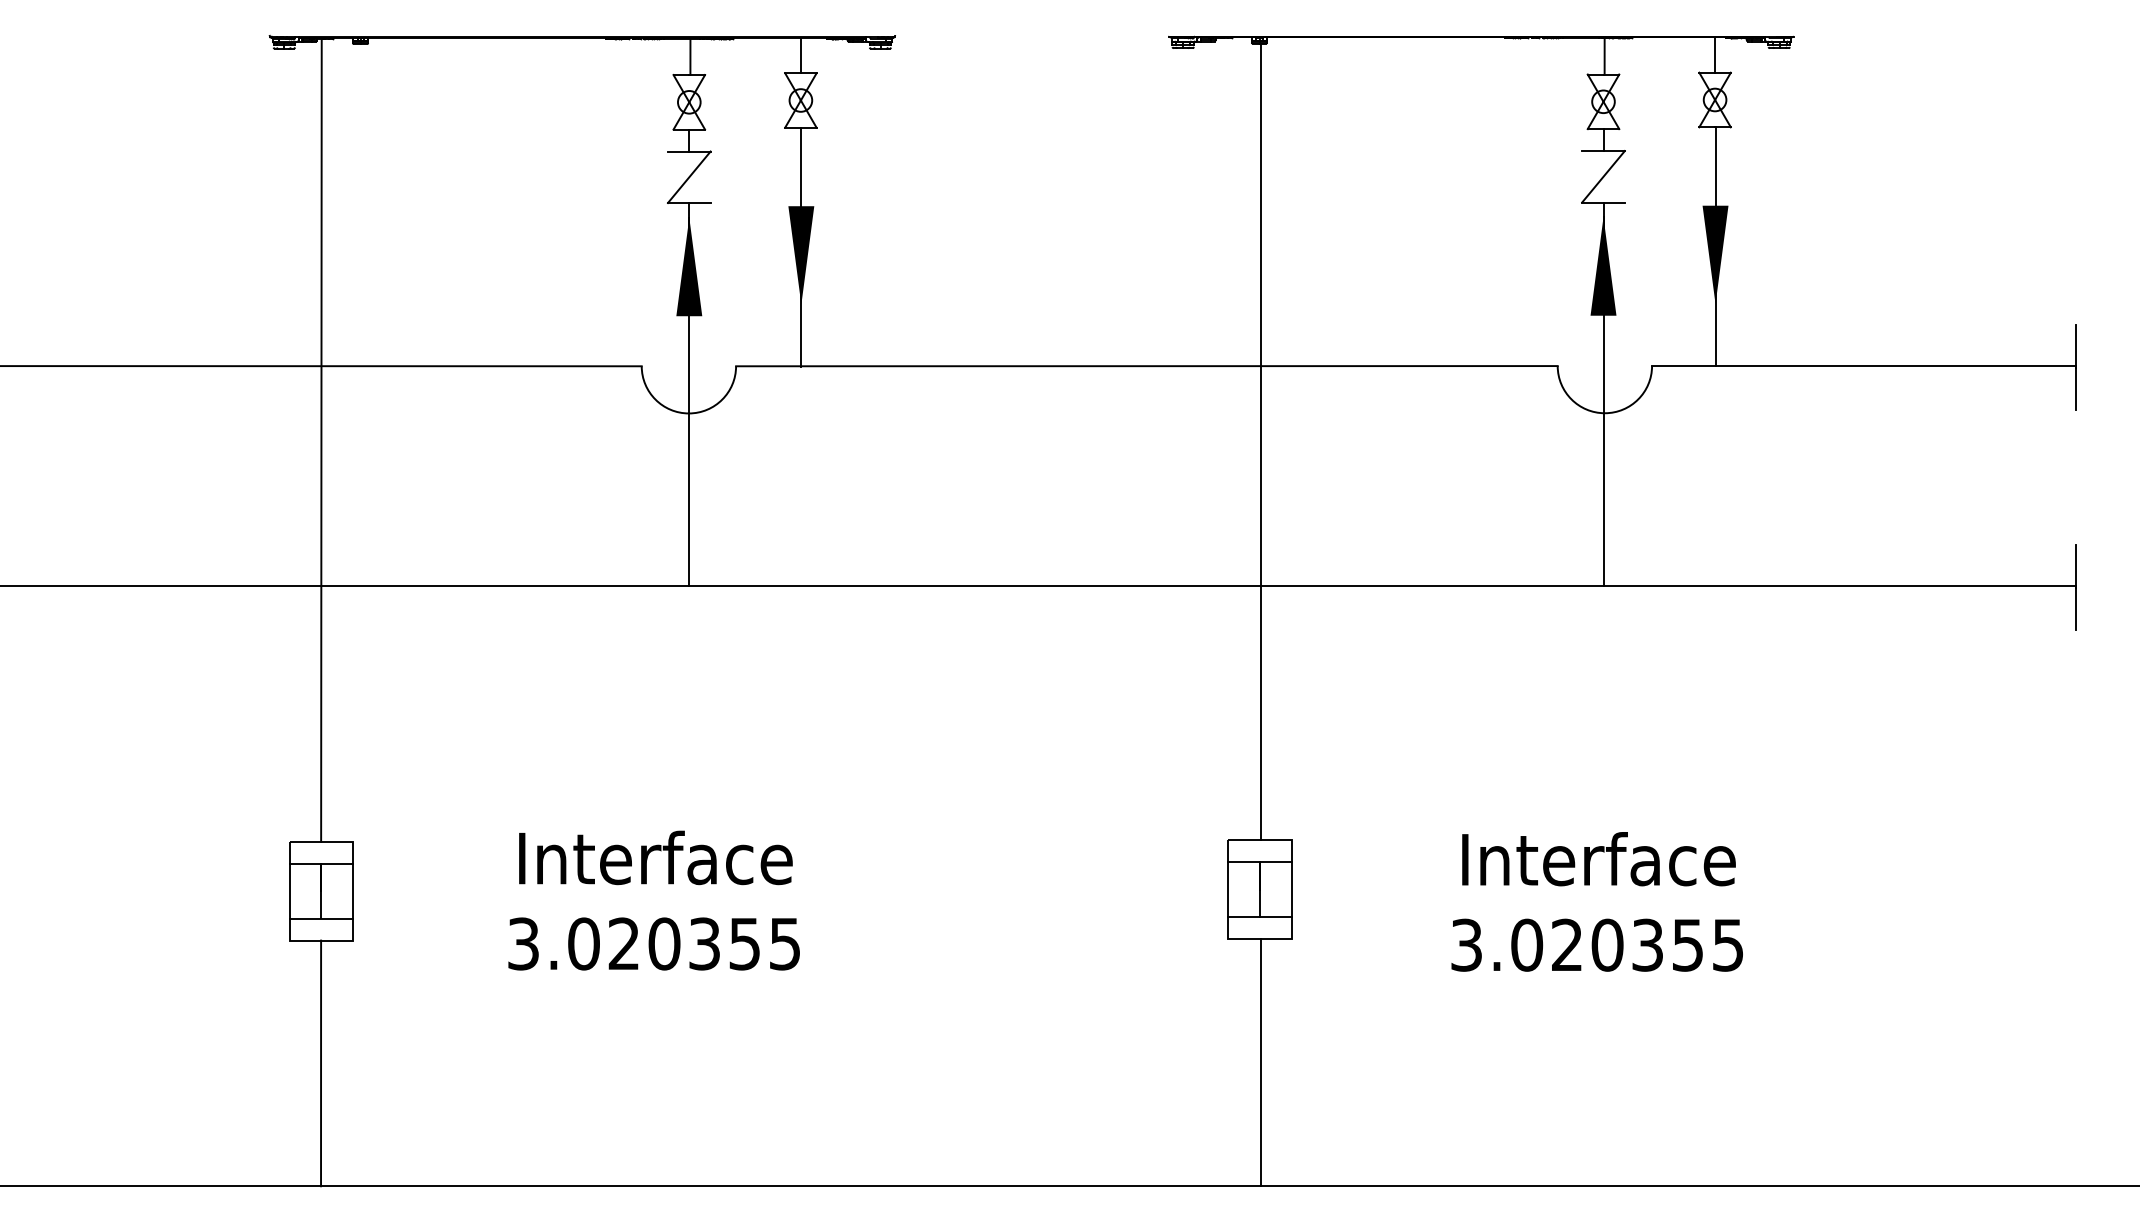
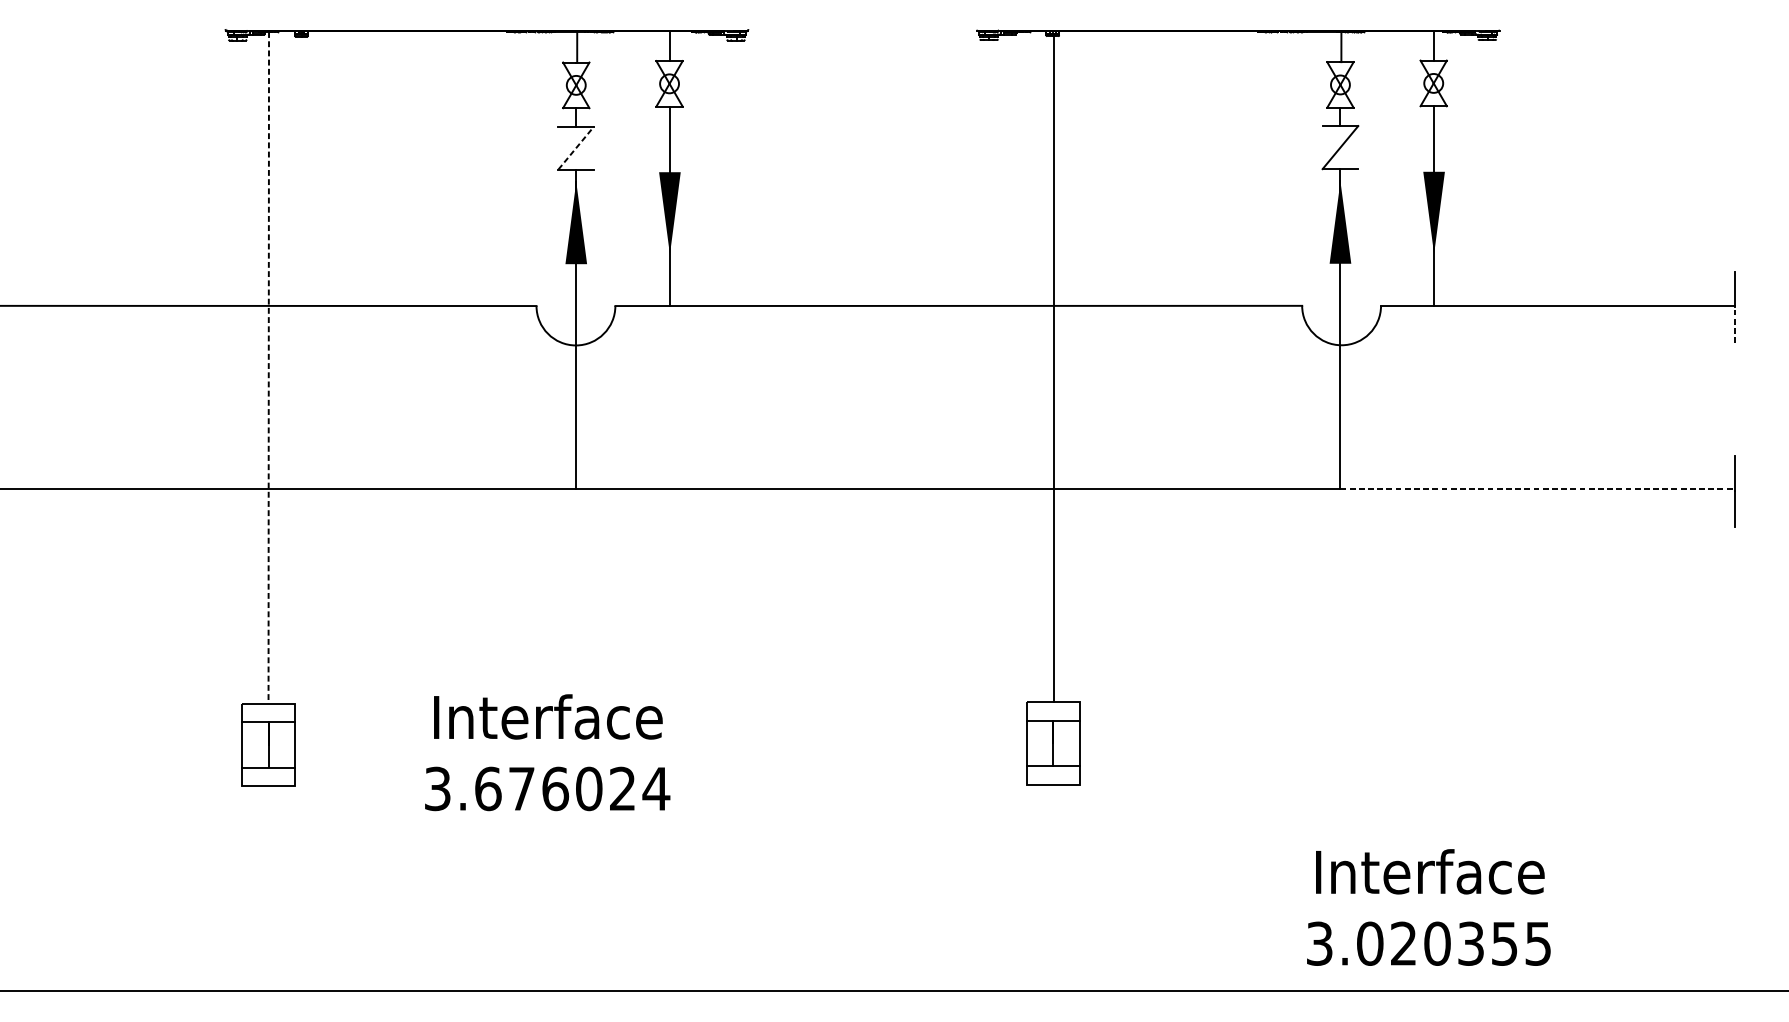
line: (689, 176) -> (576, 147), solid -> dashed
line: (2075, 388) -> (1734, 324), solid -> dashed
line: (321, 440) -> (268, 368), solid -> dashed
line: (1840, 585) -> (1538, 489), solid -> dashed
text: (1596, 901) -> (1428, 907), moved
text: (684, 943) -> (572, 788), 3.020355 -> 3.676024
line: (1261, 1062) -> (1054, 887), removed
line: (321, 1063) -> (268, 888), removed

